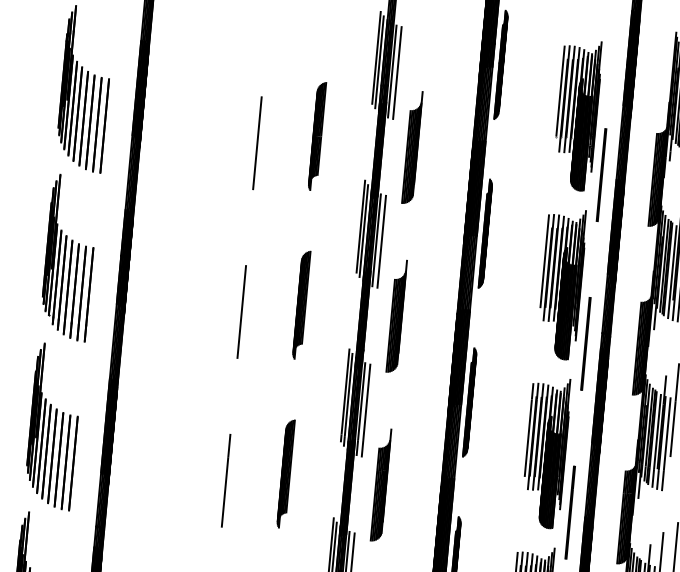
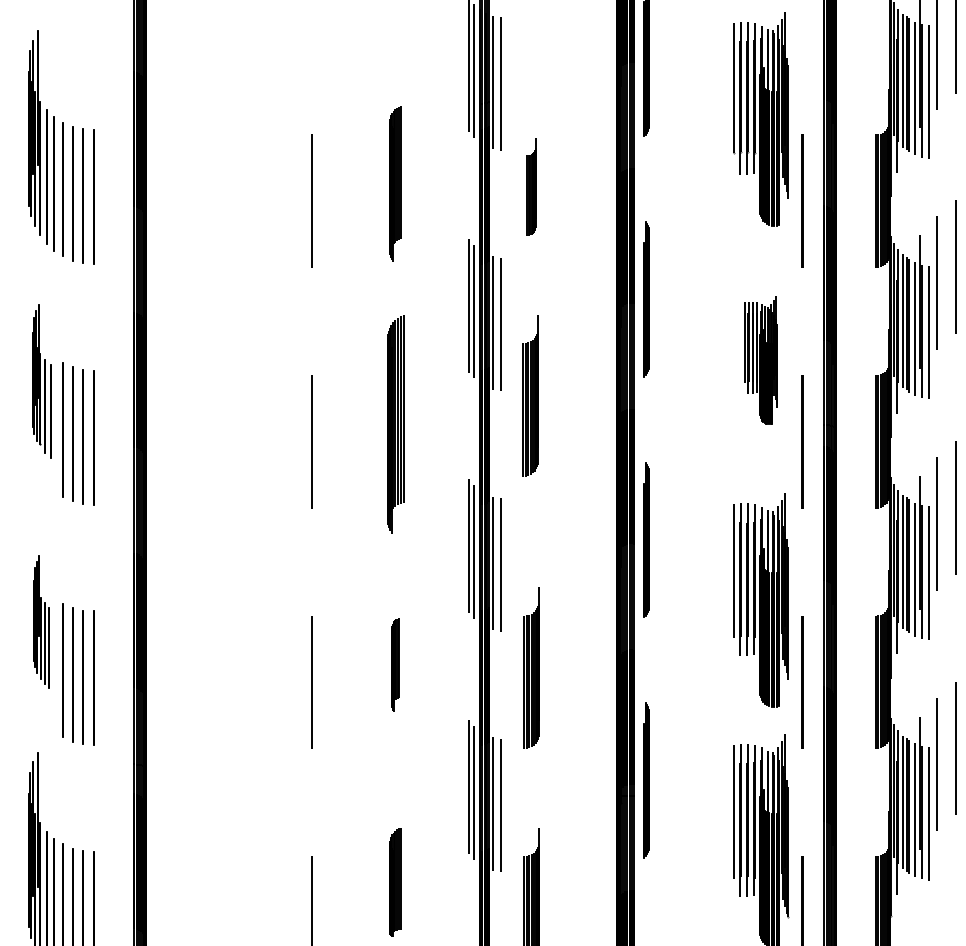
part: (412, 147) -> (531, 186), size x0.6
part: (55, 252) -> (41, 381), size x0.7
part: (561, 284) -> (760, 360), size x0.6
part: (301, 304) -> (395, 423), size x1.4
part: (396, 316) -> (530, 395), moved
part: (40, 420) -> (41, 621), size x0.6
part: (285, 473) -> (395, 664), size x0.6

